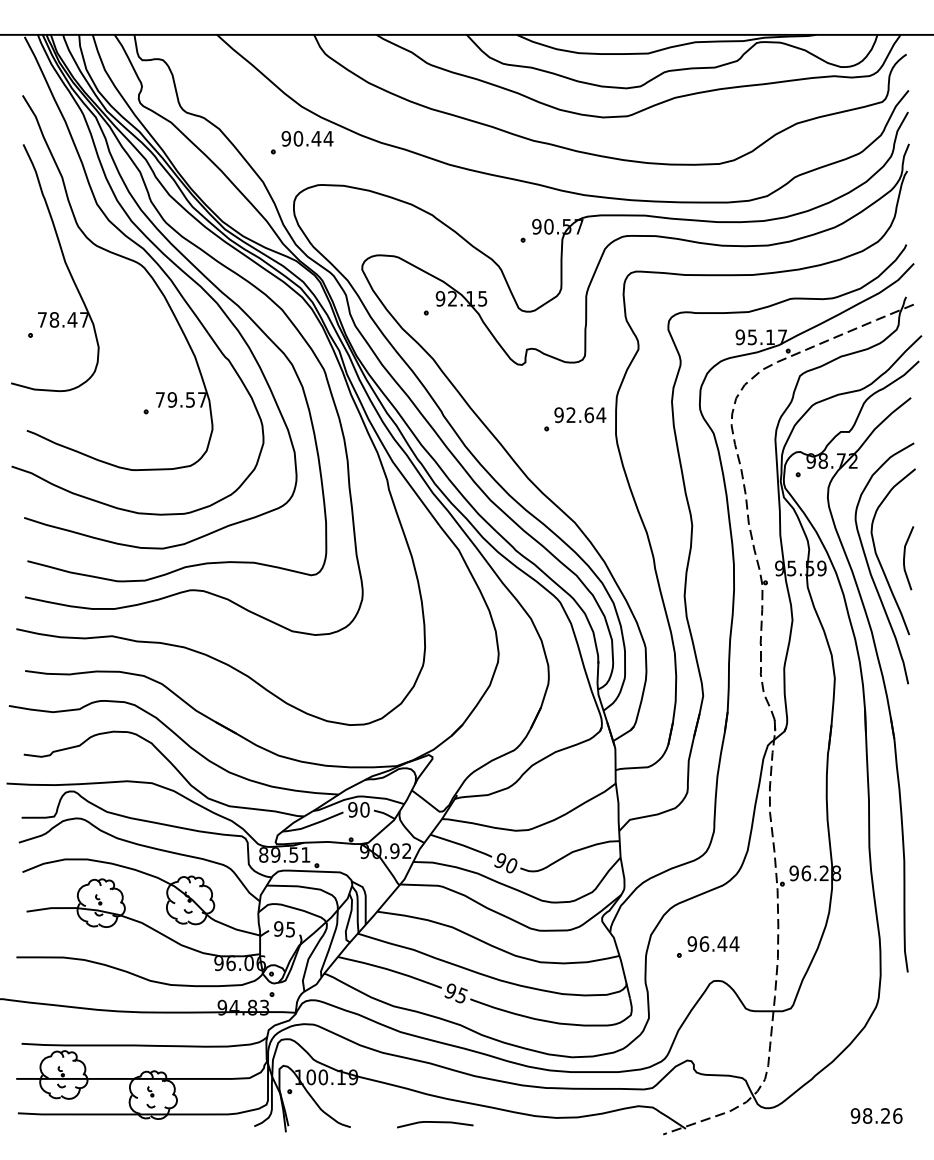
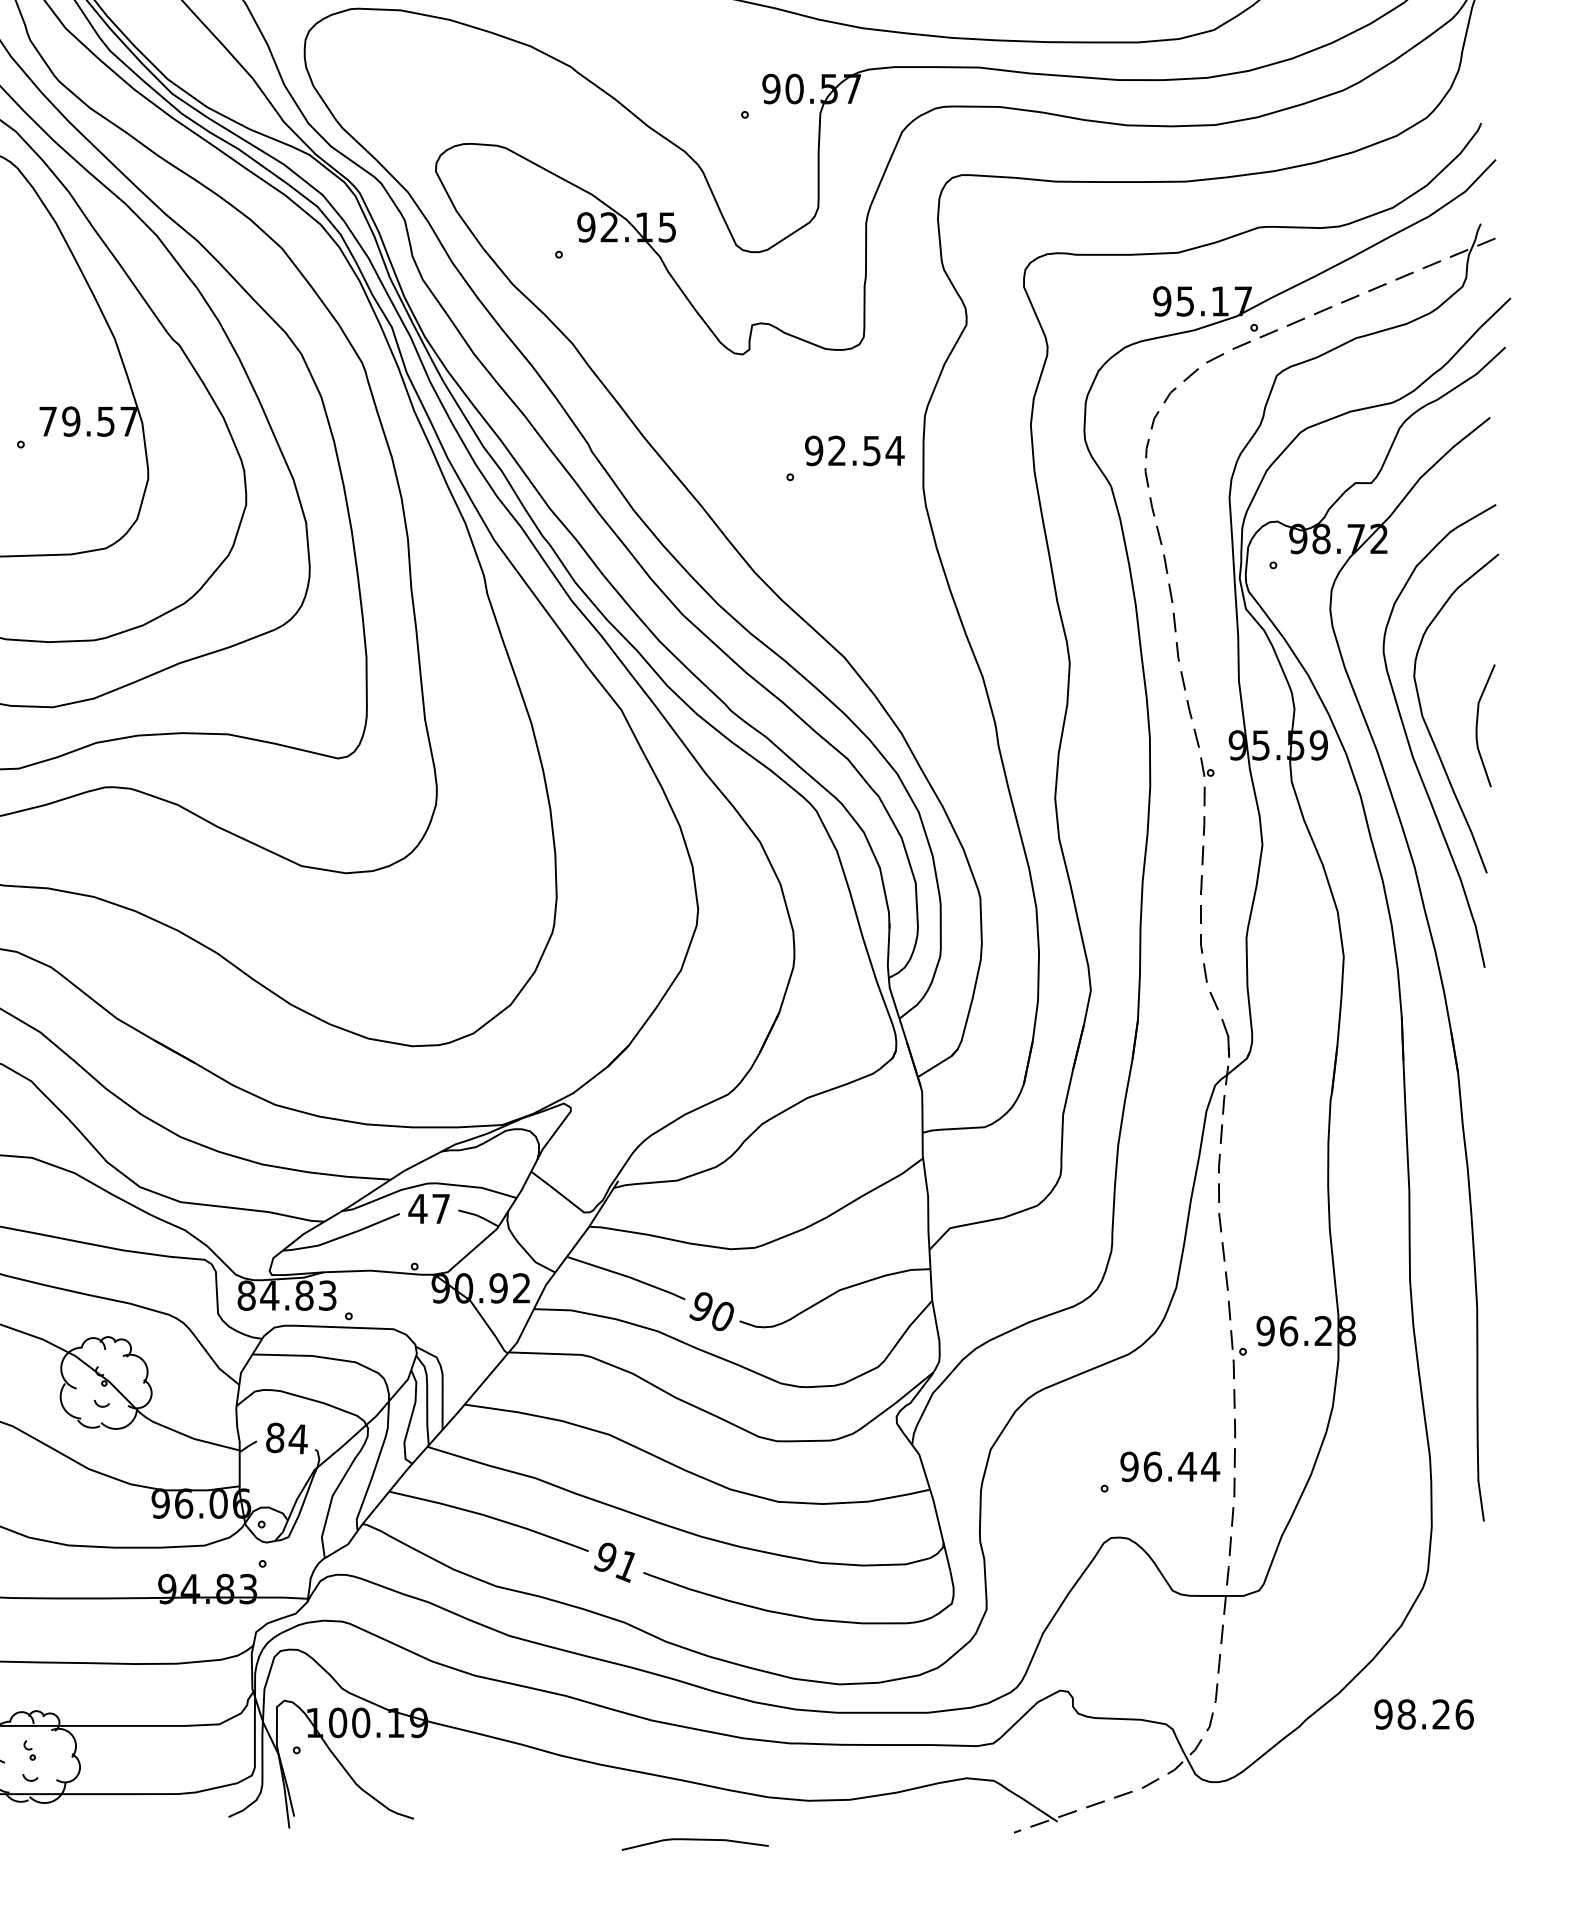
text: (589, 415) -> (872, 451), 92.64 -> 92.54
text: (358, 809) -> (428, 1208), 90 -> 47
text: (290, 854) -> (298, 1294), 89.51 -> 84.83
text: (284, 929) -> (286, 1438), 95 -> 84
part: (708, 946) -> (1160, 1471), moved
text: (461, 995) -> (626, 1565), 95 -> 91
text: (876, 1115) -> (1423, 1713), moved
curve: (435, 1122) -> (695, 1840), moved

